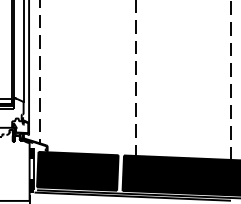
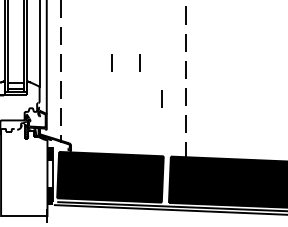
line: (78, 83) -> (111, 62), added
line: (100, 83) -> (140, 62), added
line: (117, 110) -> (162, 97), added

